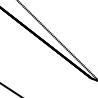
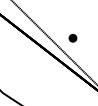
part: (65, 25) -> (72, 38), added

